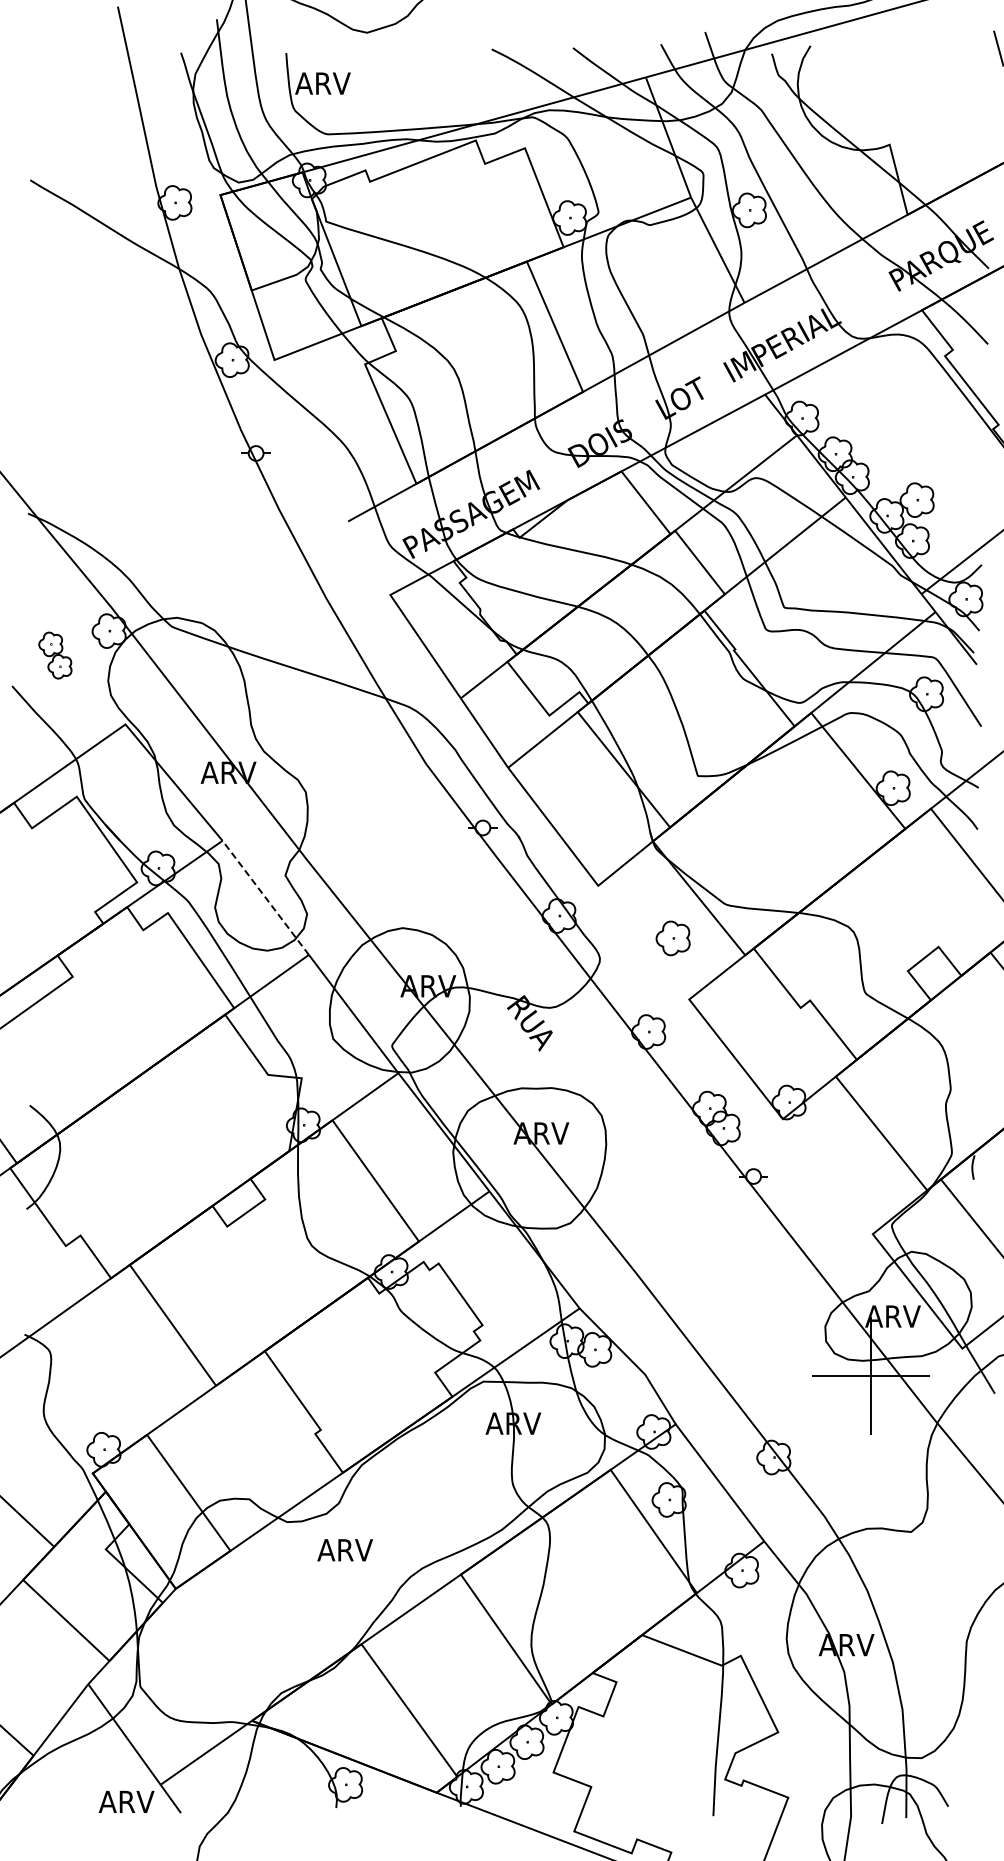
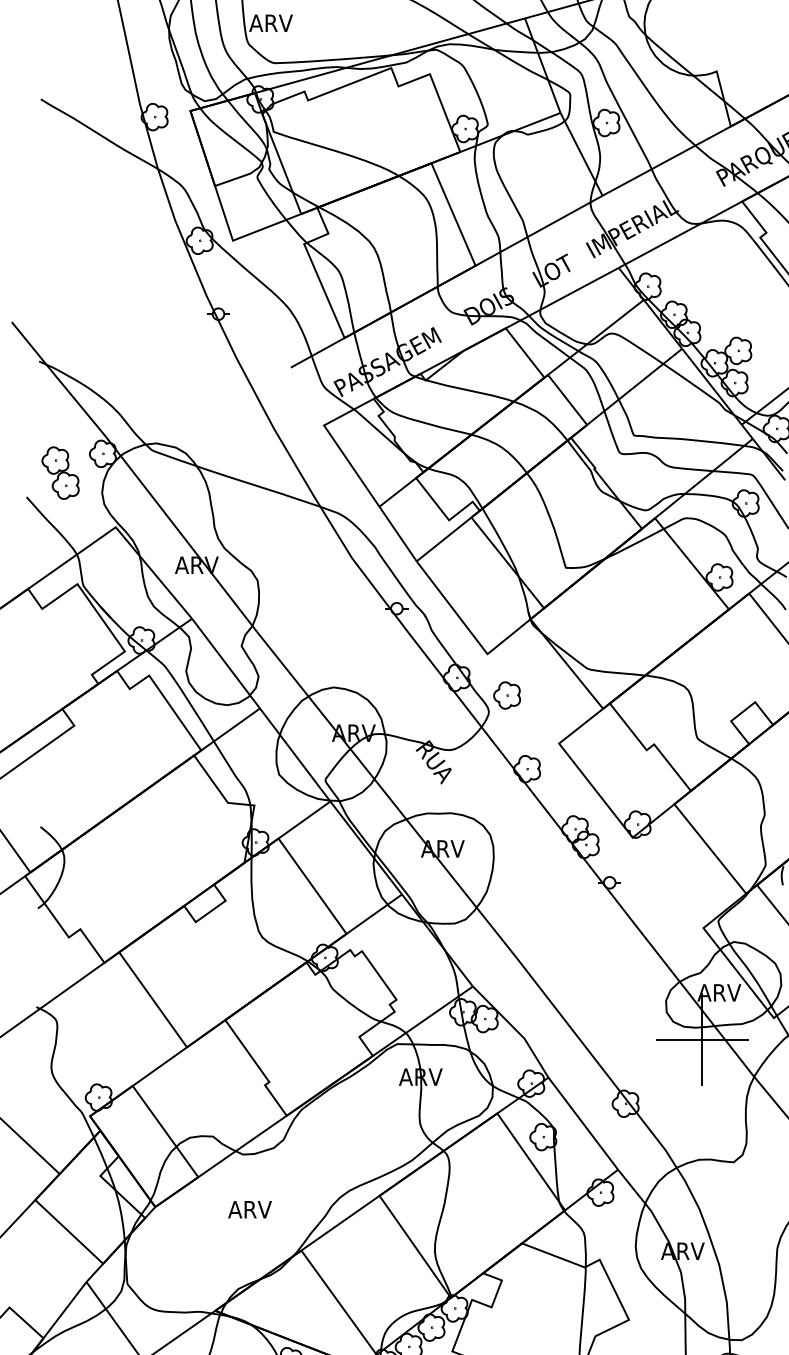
part: (55, 655) -> (60, 473), size x1.43
line: (265, 897) -> (225, 663), dashed -> solid
part: (672, 938) -> (506, 695), moved
text: (344, 1550) -> (249, 1209), moved

